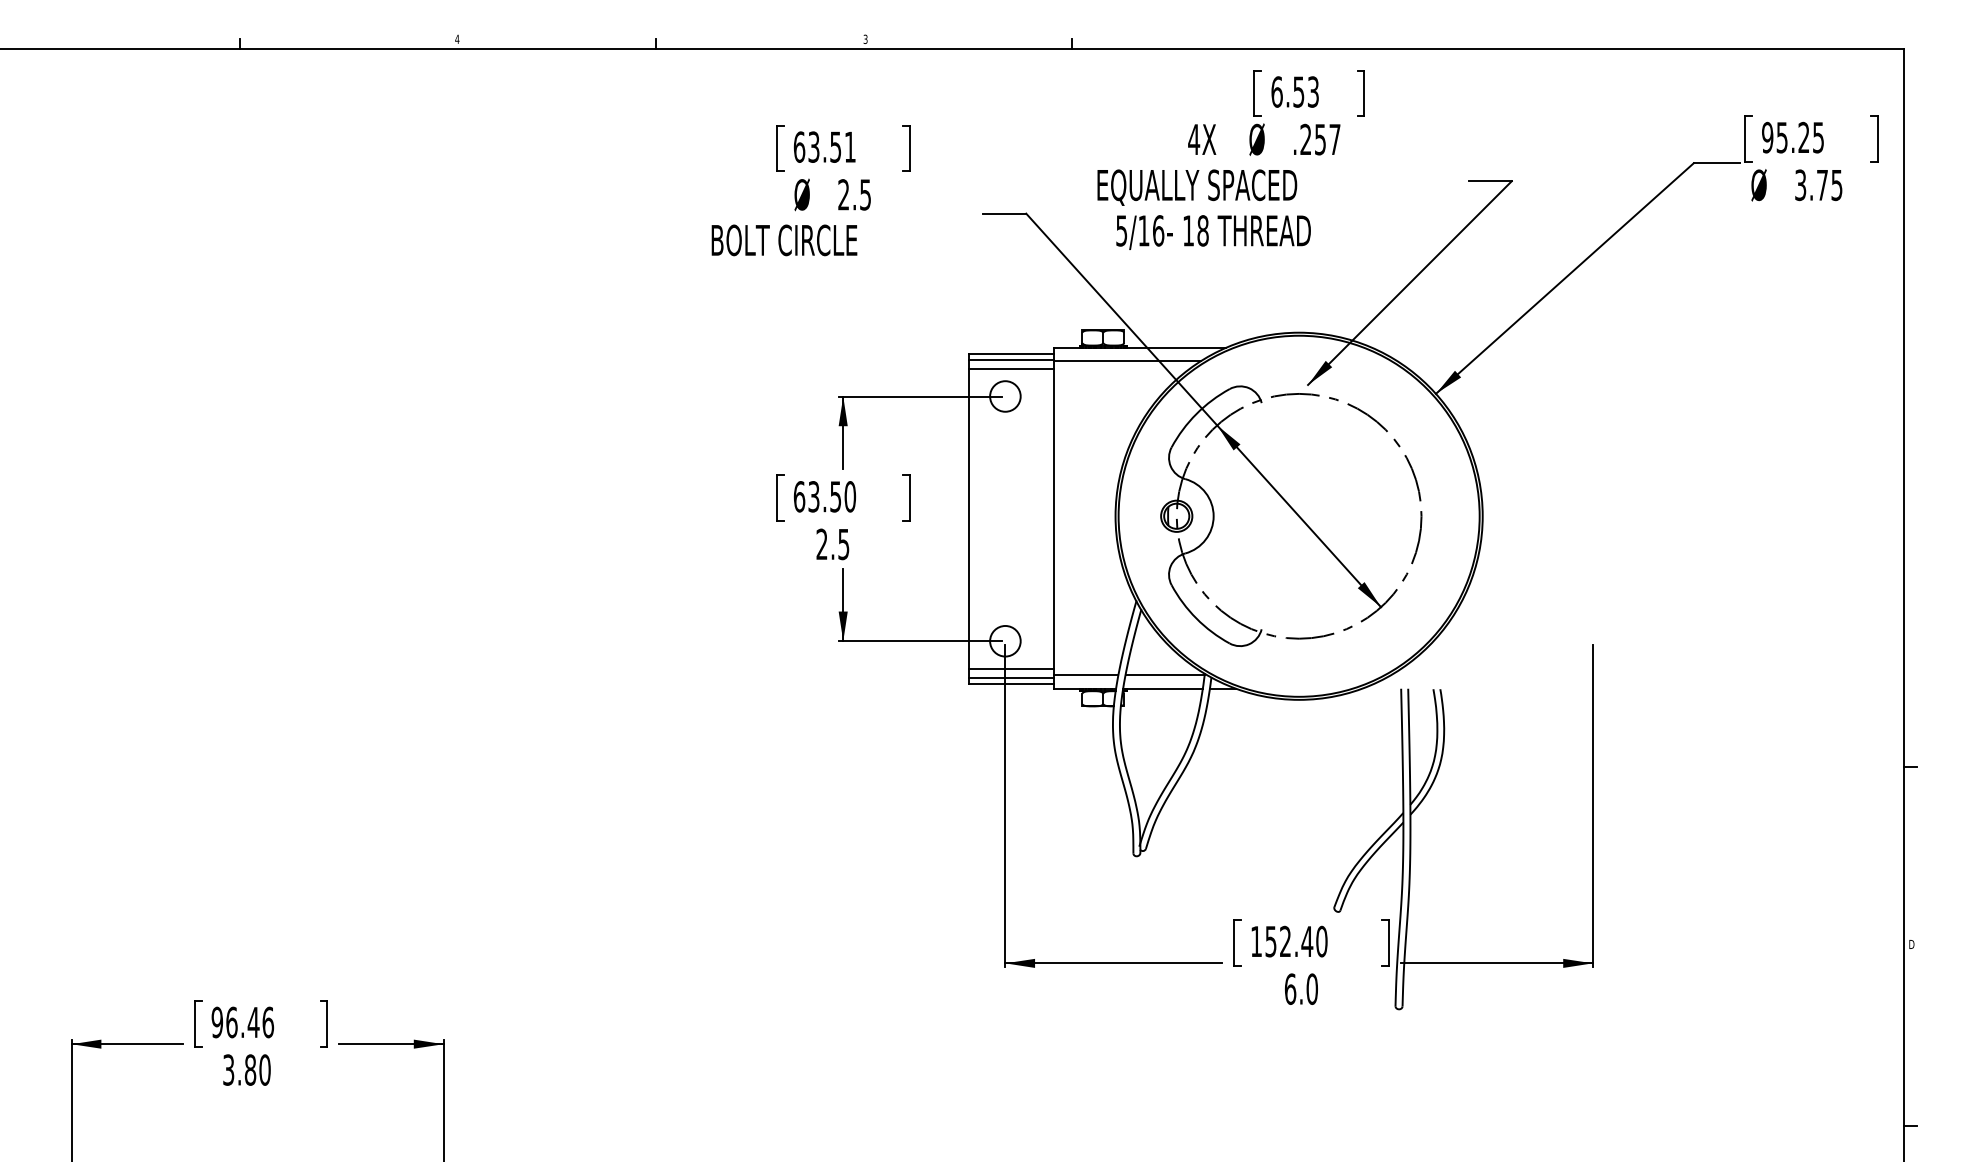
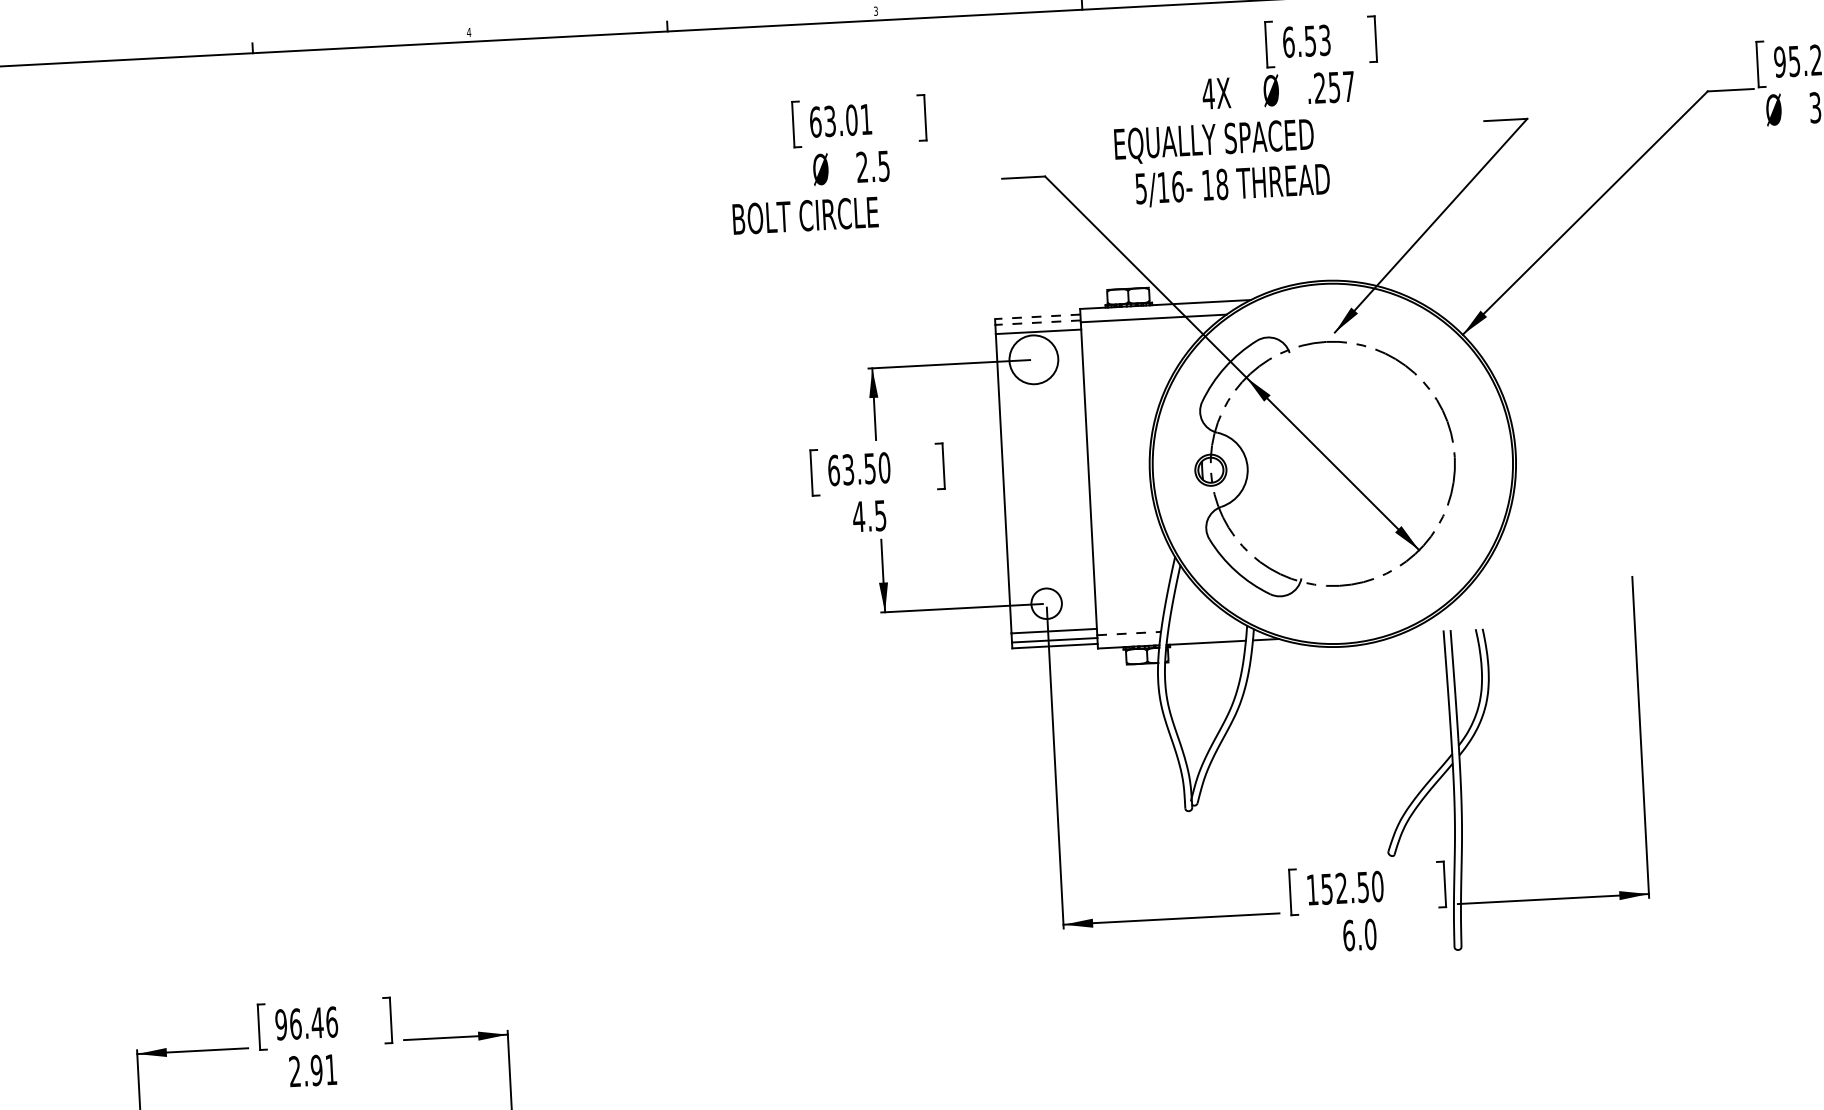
text: (835, 146) -> (851, 119), 63.51 -> 63.01
line: (1011, 353) -> (1037, 316), solid -> dashed
line: (1011, 359) -> (1038, 322), solid -> dashed
circle: (1005, 396) -> (1033, 359), size x1.6
text: (822, 543) -> (859, 515), 2.5 -> 4.5
line: (1086, 675) -> (1129, 633), solid -> dashed
line: (1164, 675) -> (1207, 629), removed
text: (1307, 941) -> (1363, 887), 152.40 -> 152.50
text: (246, 1069) -> (312, 1070), 3.80 -> 2.91

